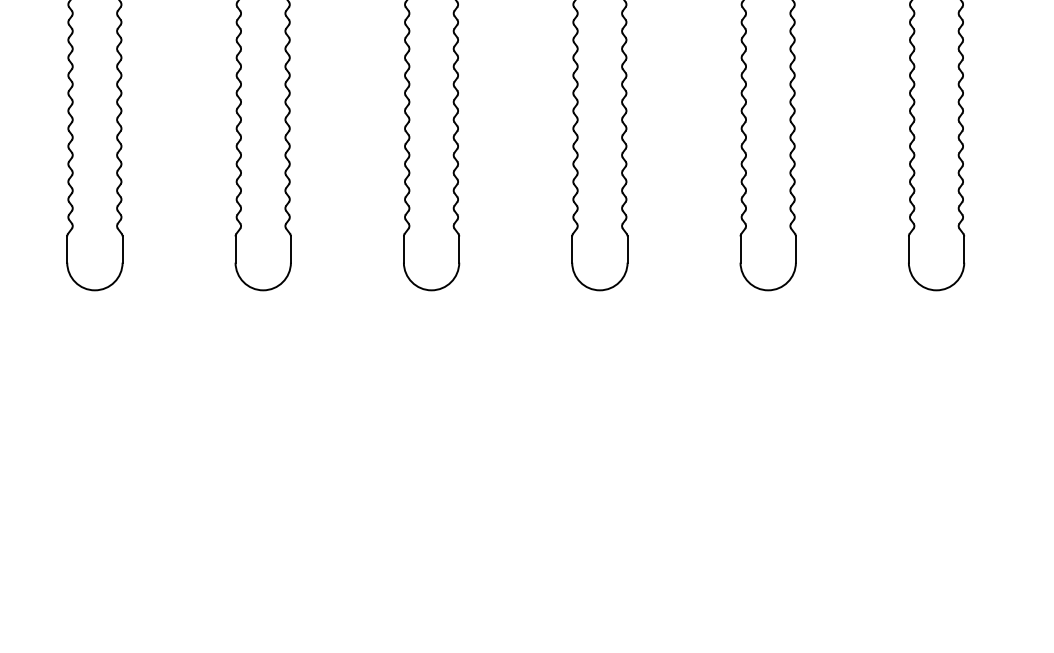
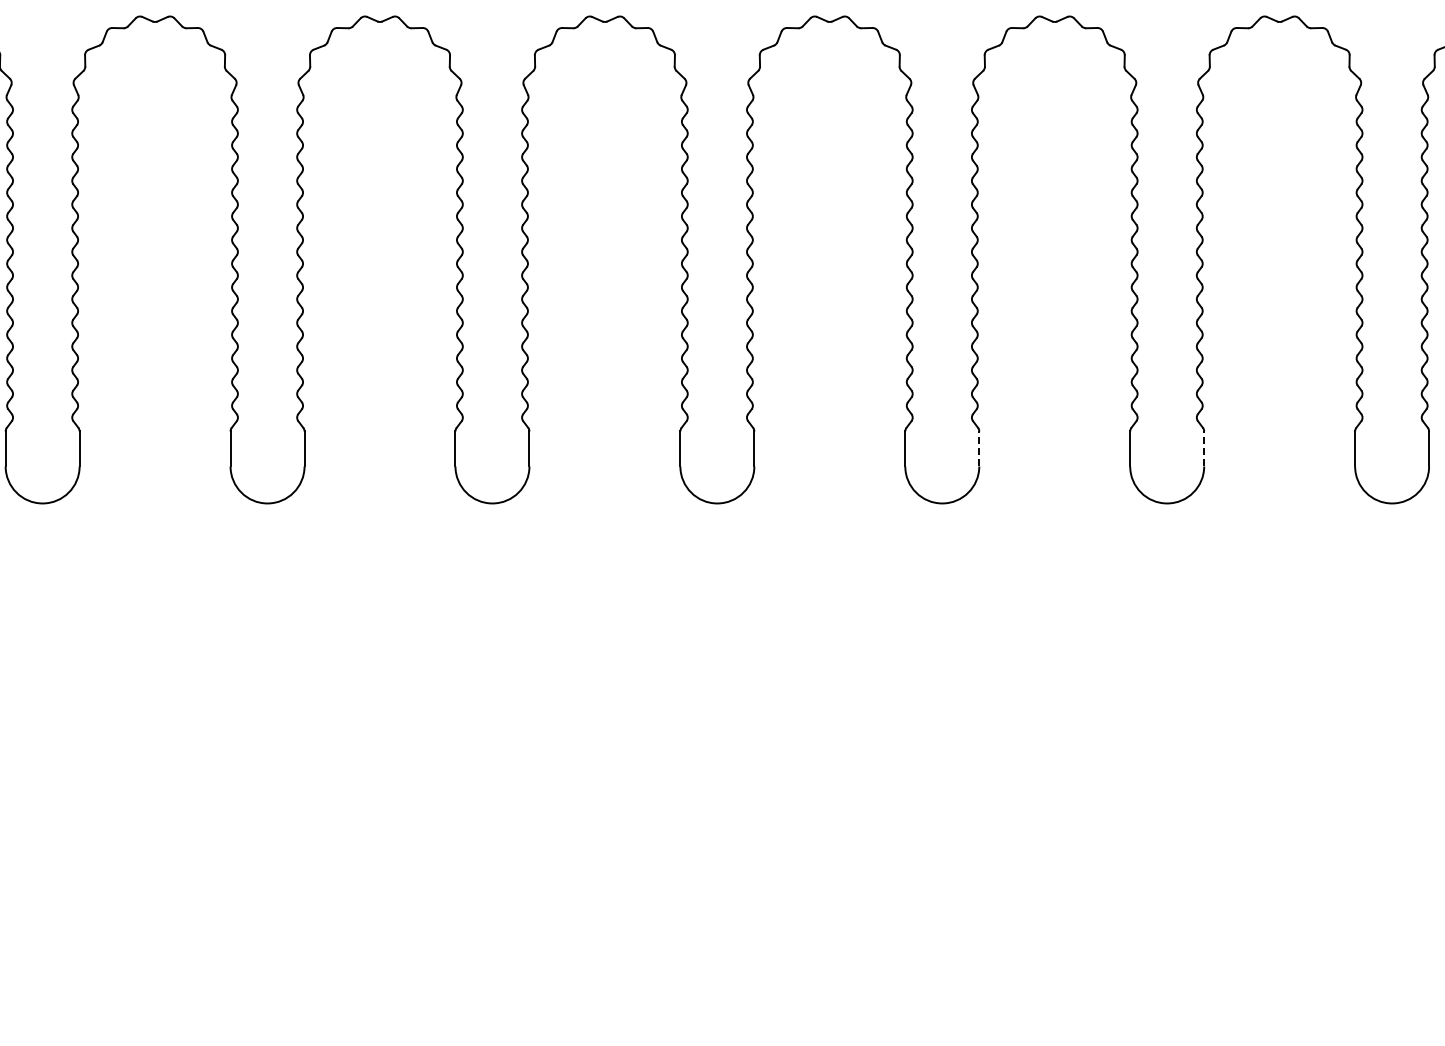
line: (796, 249) -> (979, 448), solid -> dashed
line: (964, 249) -> (1204, 448), solid -> dashed

